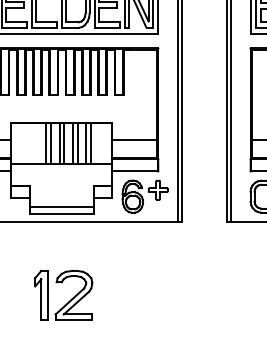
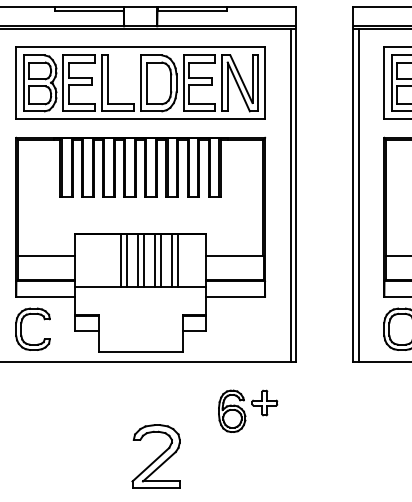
part: (145, 196) -> (248, 410), moved
line: (61, 207) -> (140, 343), removed
part: (40, 295) -> (113, 456), removed

